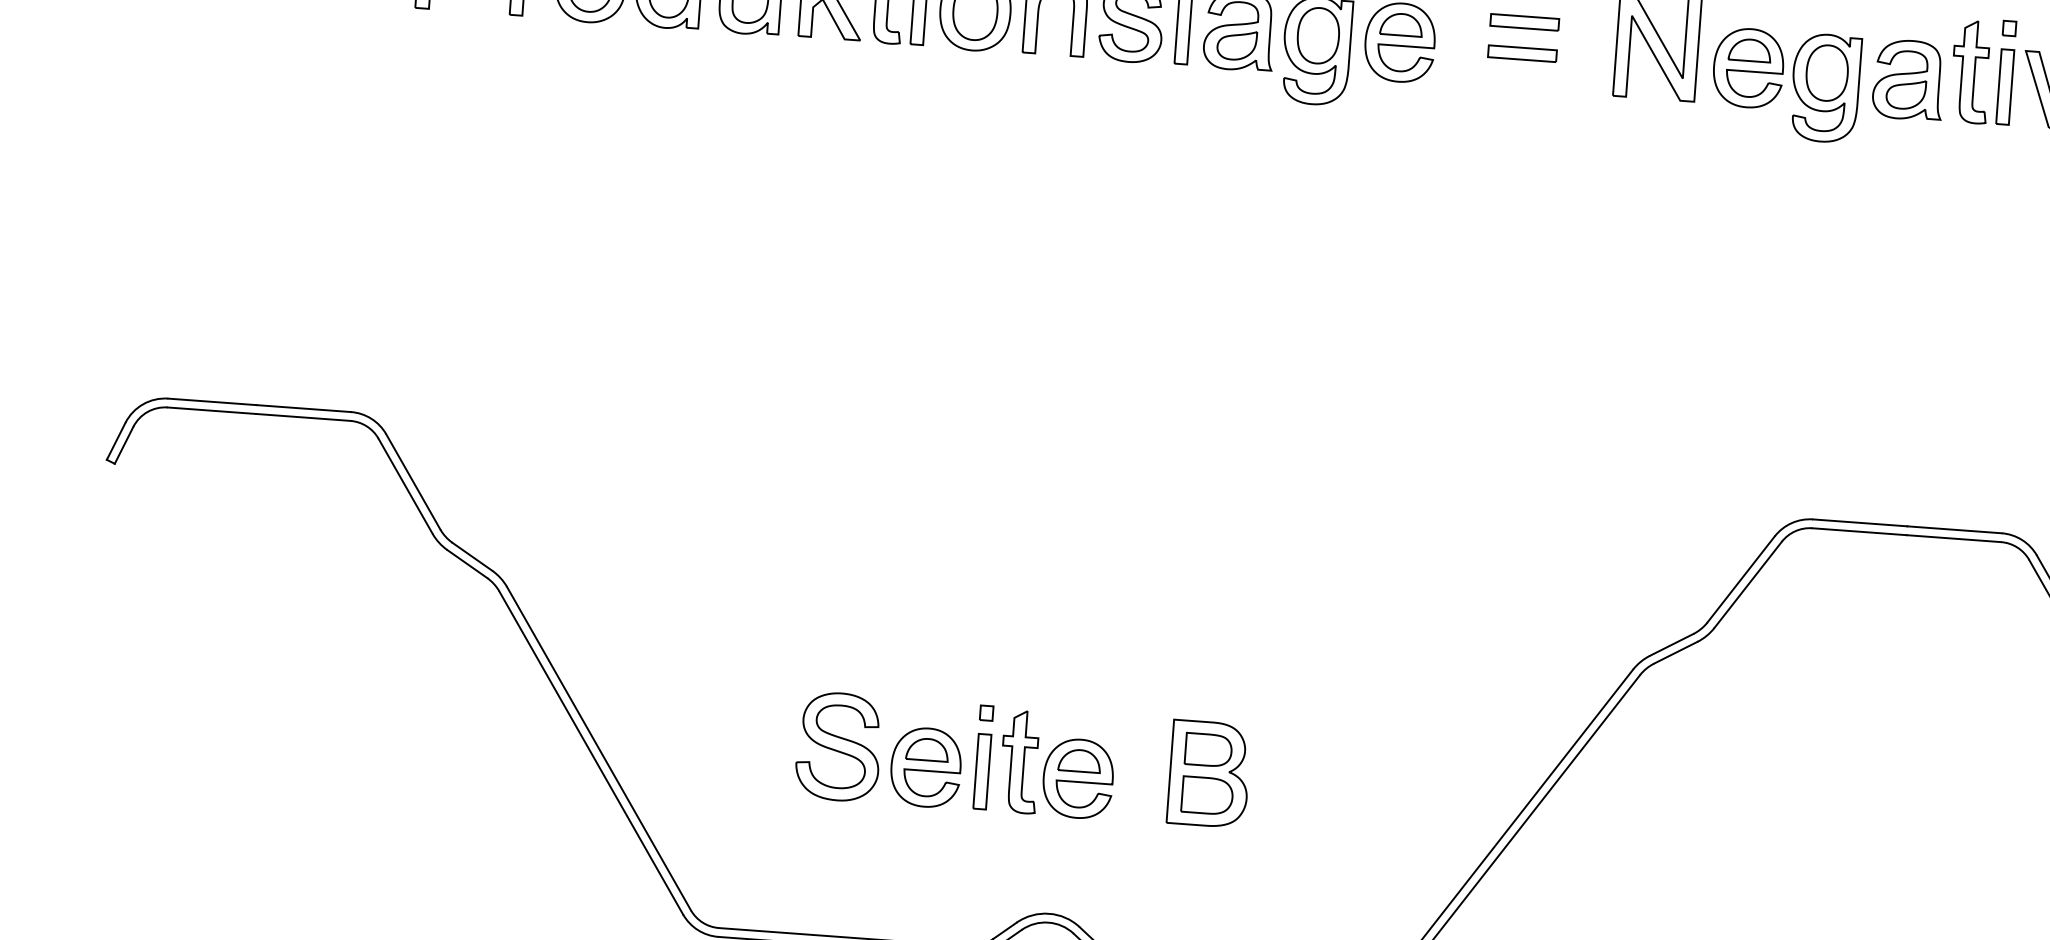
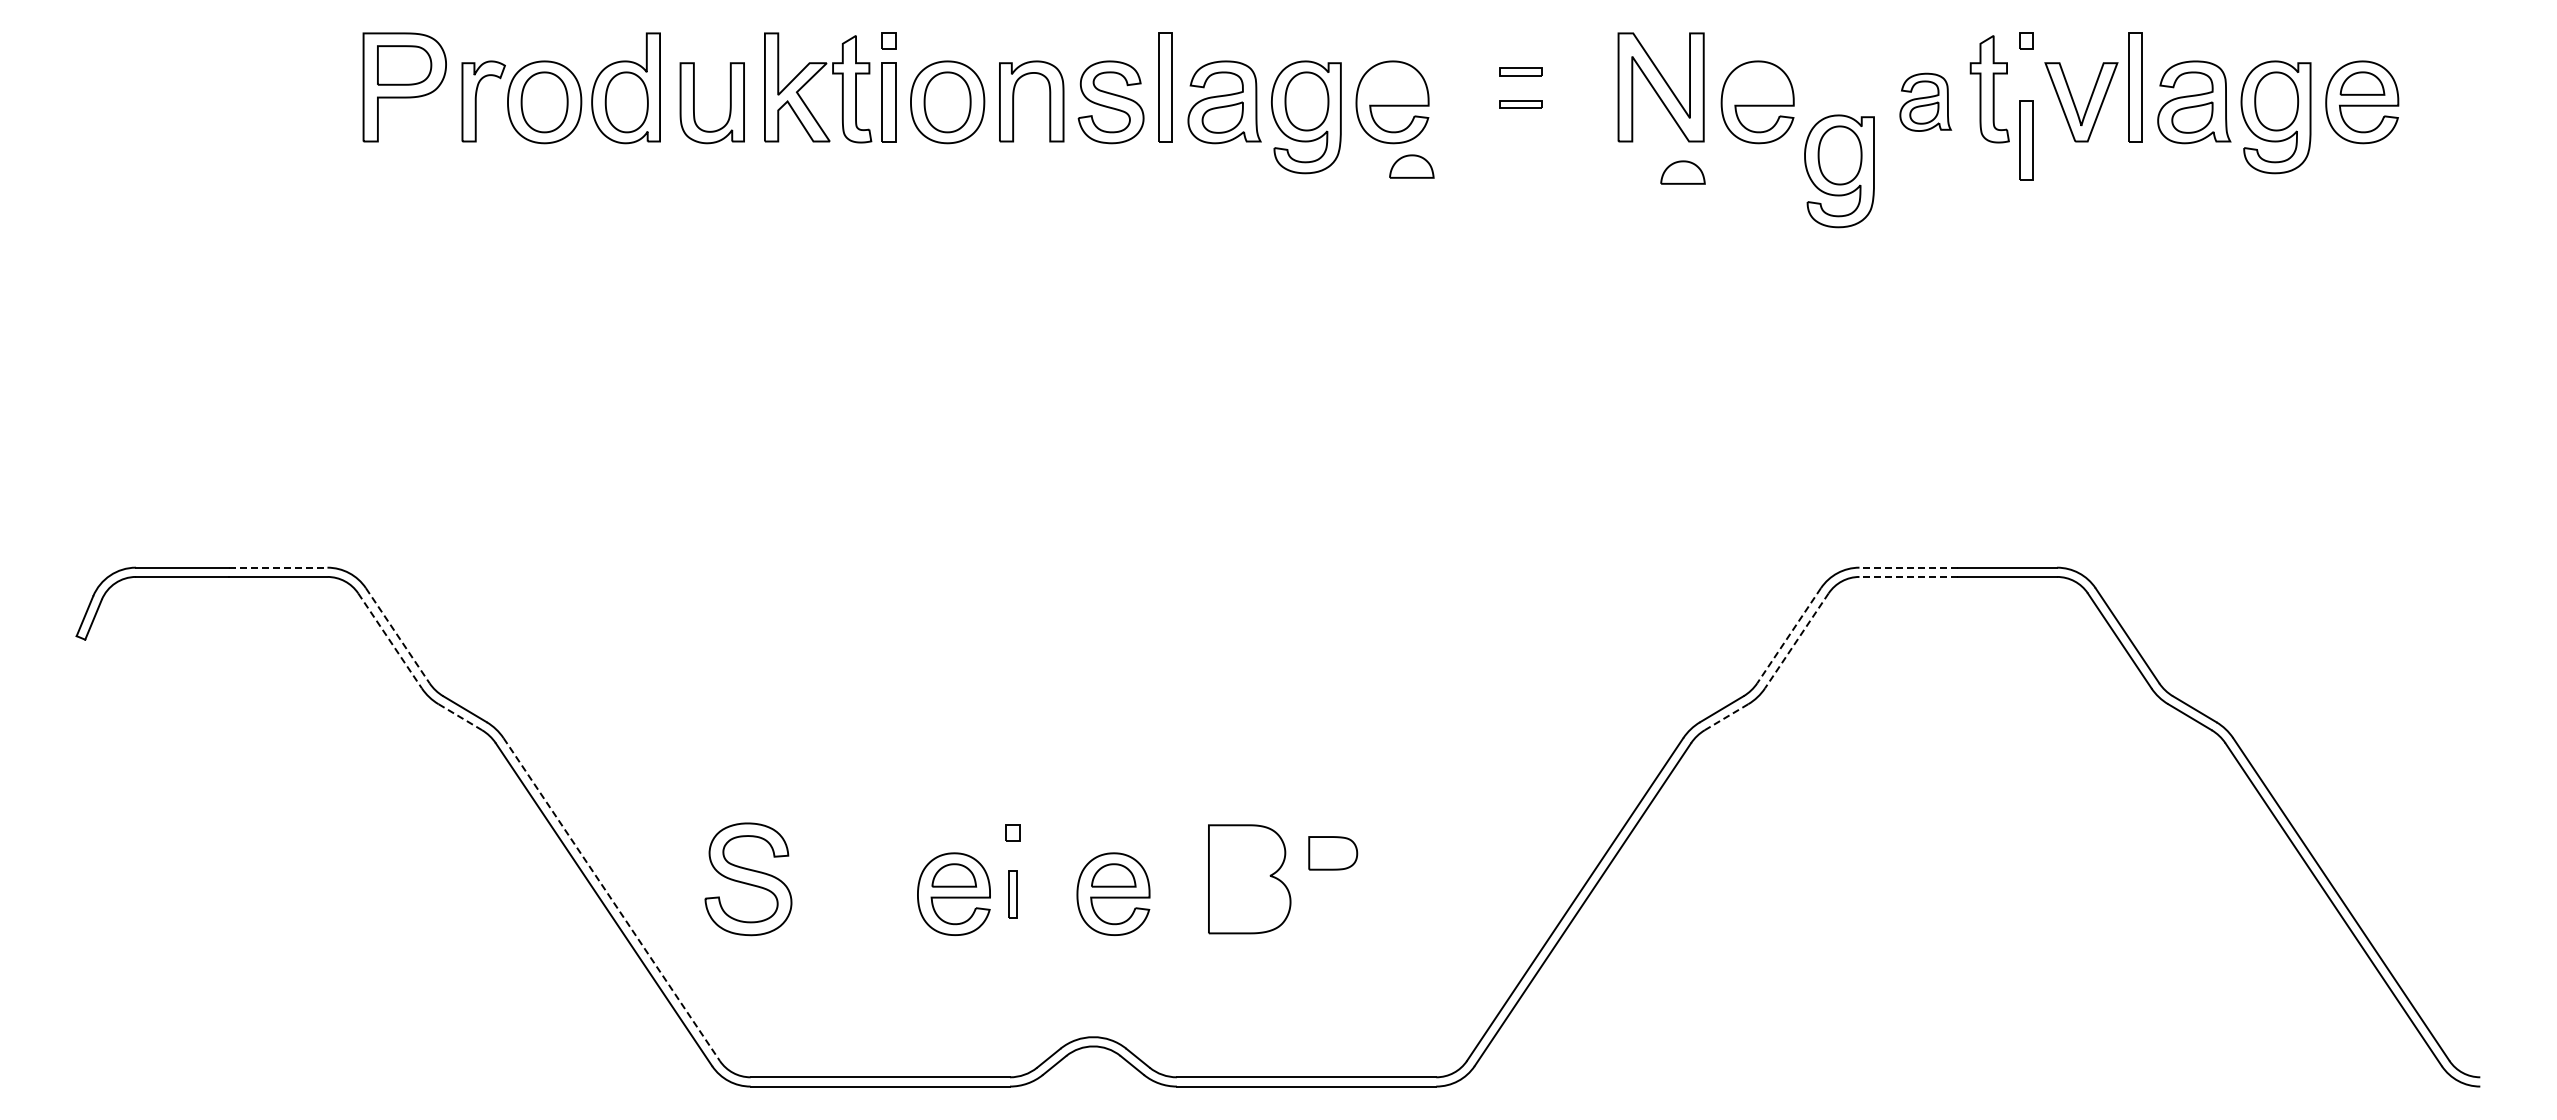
part: (1524, 22) -> (1520, 71), size x0.6
part: (1401, 24) -> (1411, 166), moved
part: (1749, 50) -> (1682, 172), moved
part: (1521, 53) -> (1520, 104), size x0.6
part: (1908, 80) -> (1925, 102), size x0.7
part: (2005, 87) -> (2026, 140), moved
part: (1825, 88) -> (1839, 171), moved
line: (304, 408) -> (278, 567), solid -> dashed
line: (413, 482) -> (398, 636), solid -> dashed
line: (405, 486) -> (390, 641), solid -> dashed
line: (1859, 522) -> (1908, 567), solid -> dashed
line: (1859, 531) -> (1908, 576), solid -> dashed
line: (467, 564) -> (460, 717), solid -> dashed
line: (1740, 580) -> (1788, 636), solid -> dashed
line: (1747, 585) -> (1796, 641), solid -> dashed
line: (1675, 653) -> (1726, 717), solid -> dashed
part: (838, 747) -> (748, 879), moved
line: (598, 748) -> (611, 899), solid -> dashed
part: (1208, 750) -> (1333, 853), moved
part: (1019, 762) -> (1051, 881), removed
part: (981, 770) -> (1012, 893), size x0.6
part: (1207, 795) -> (1249, 901), removed

